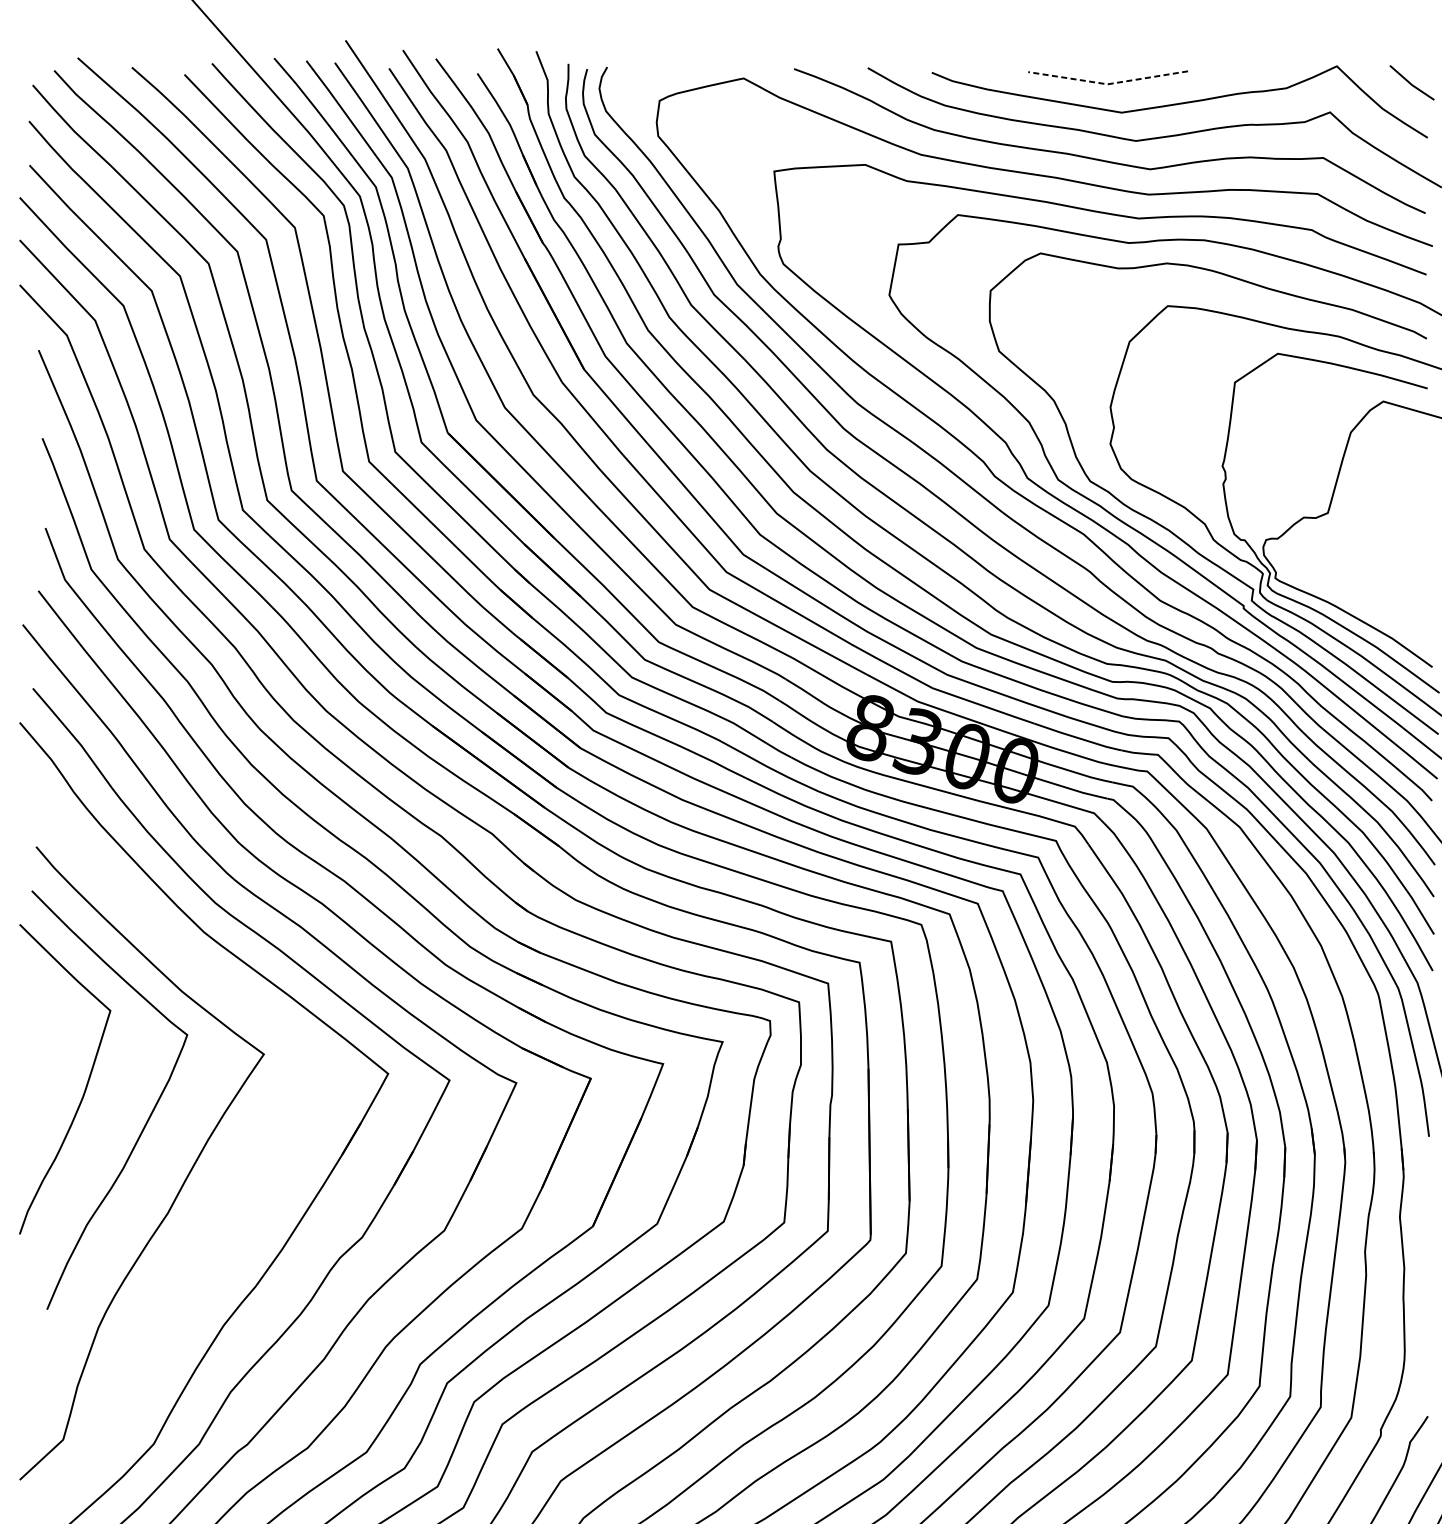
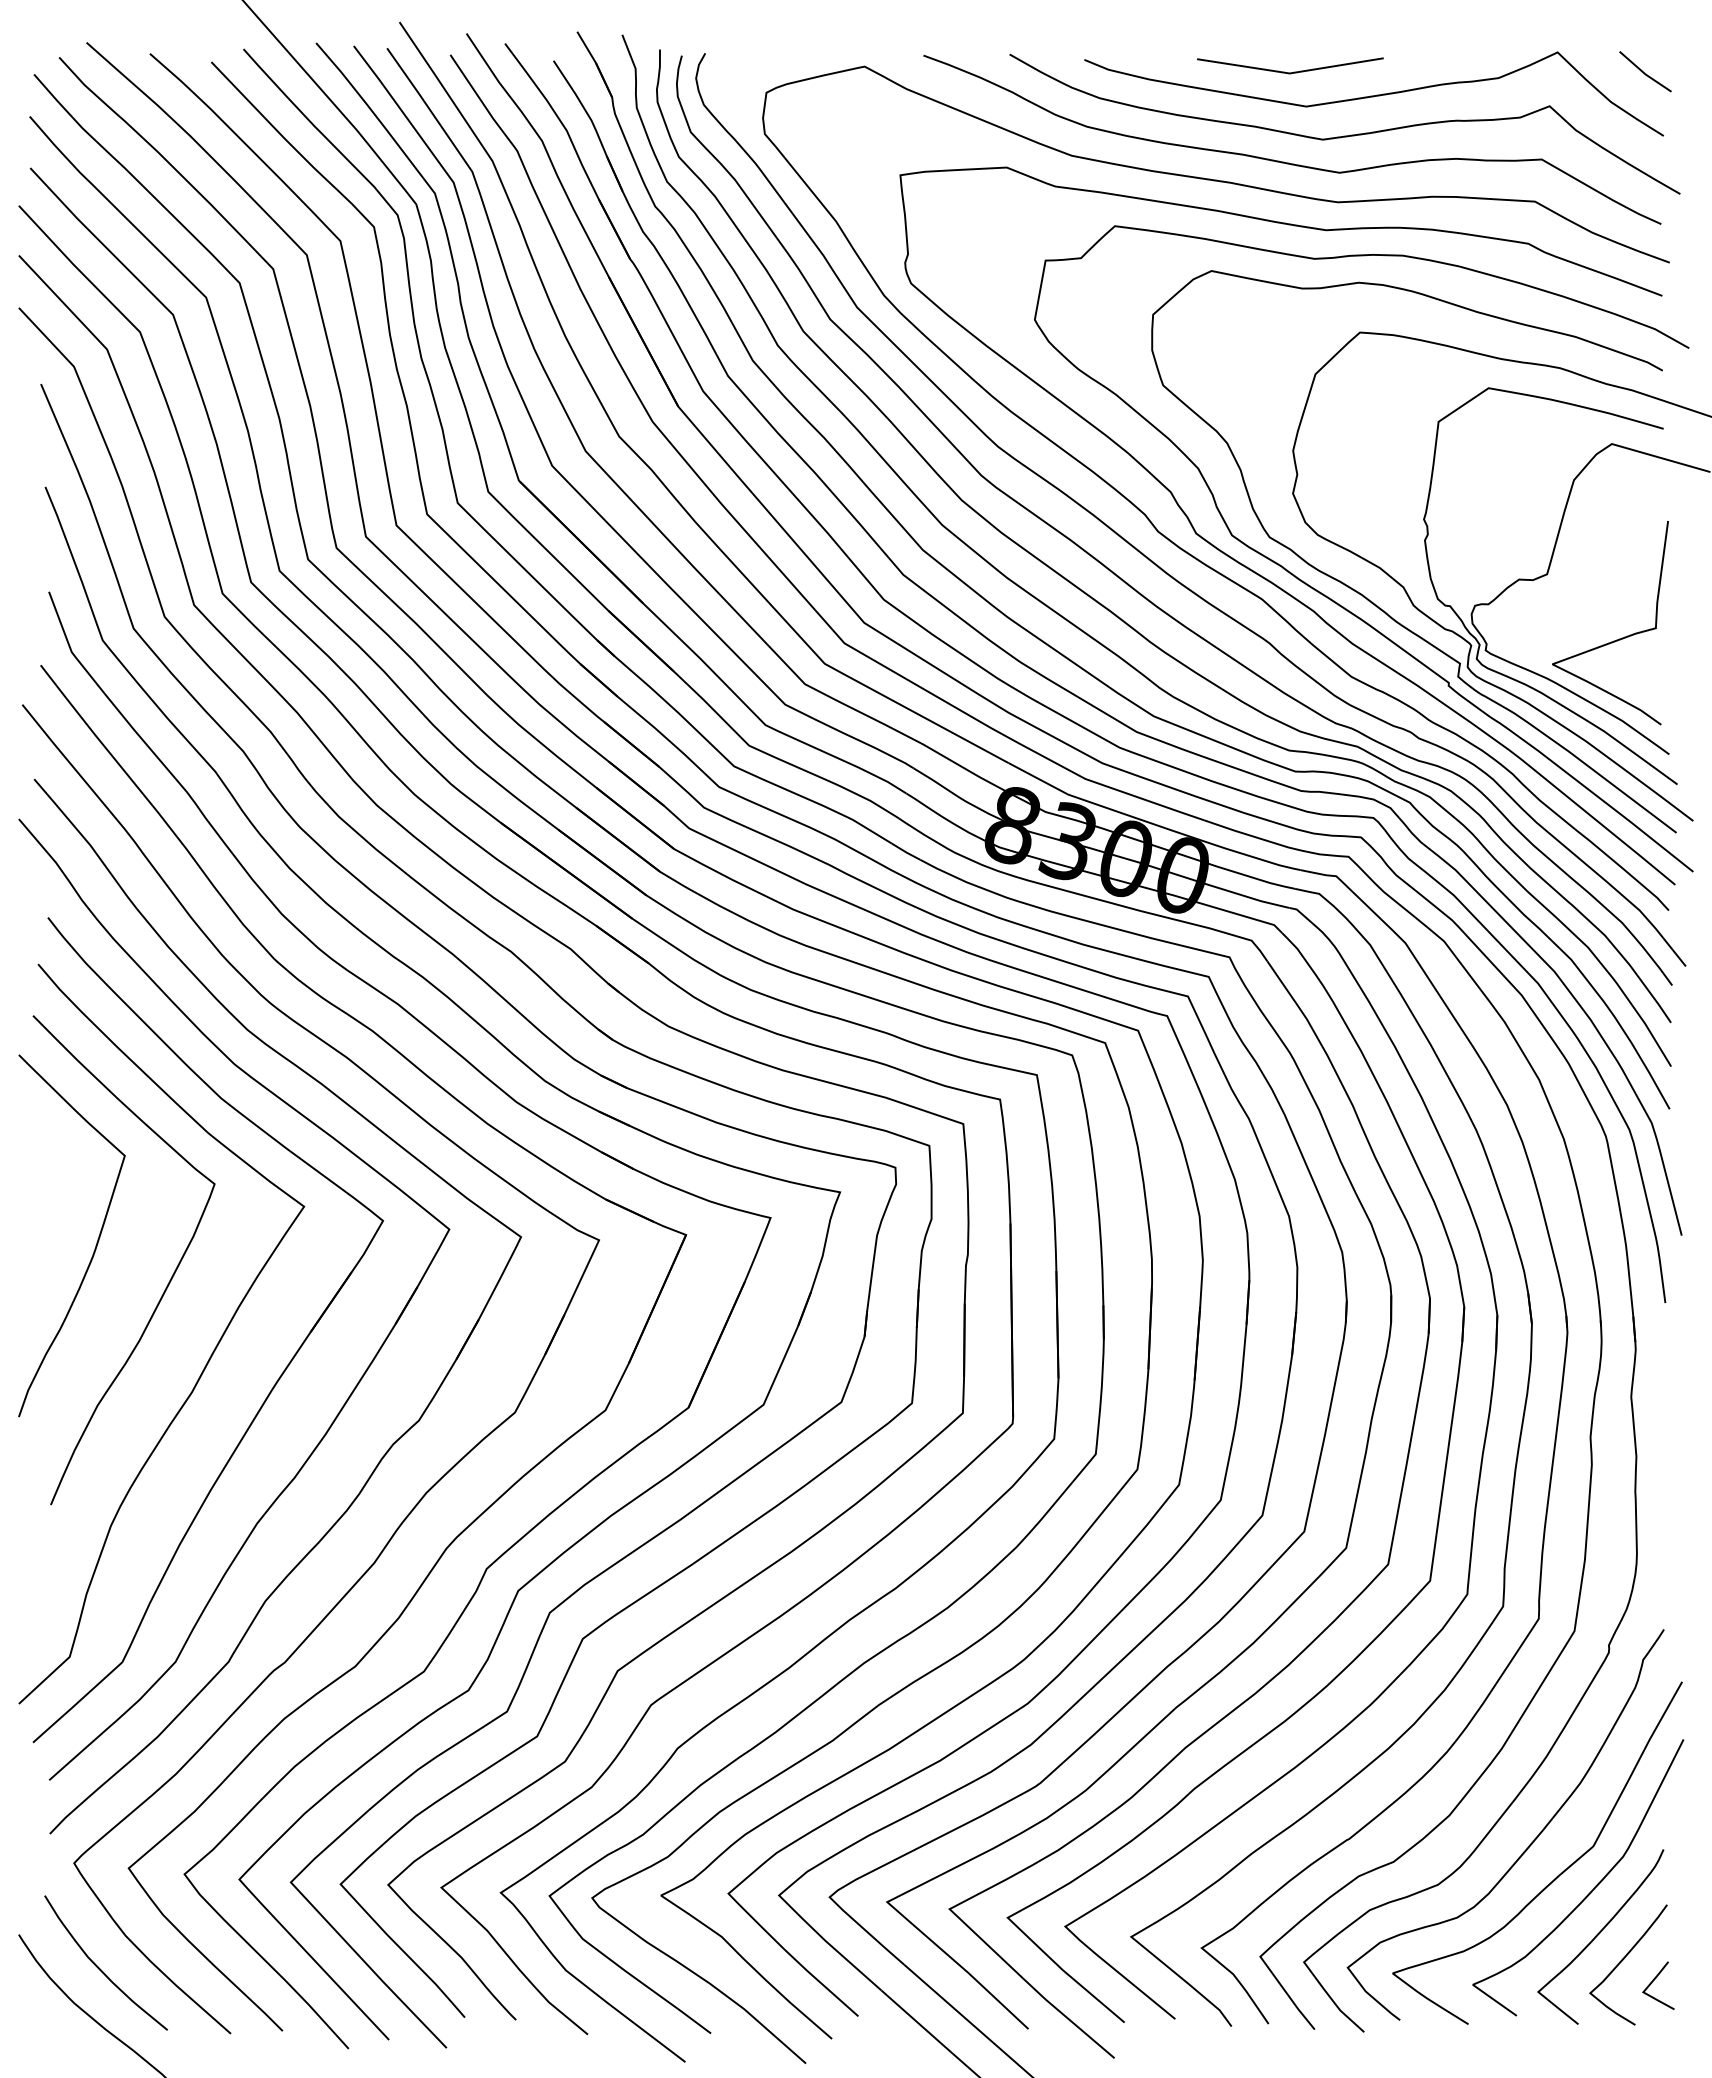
line: (1107, 84) -> (1289, 73), dashed -> solid
curve: (1387, 568) -> (1616, 639), added
part: (242, 1199) -> (279, 1376), added

